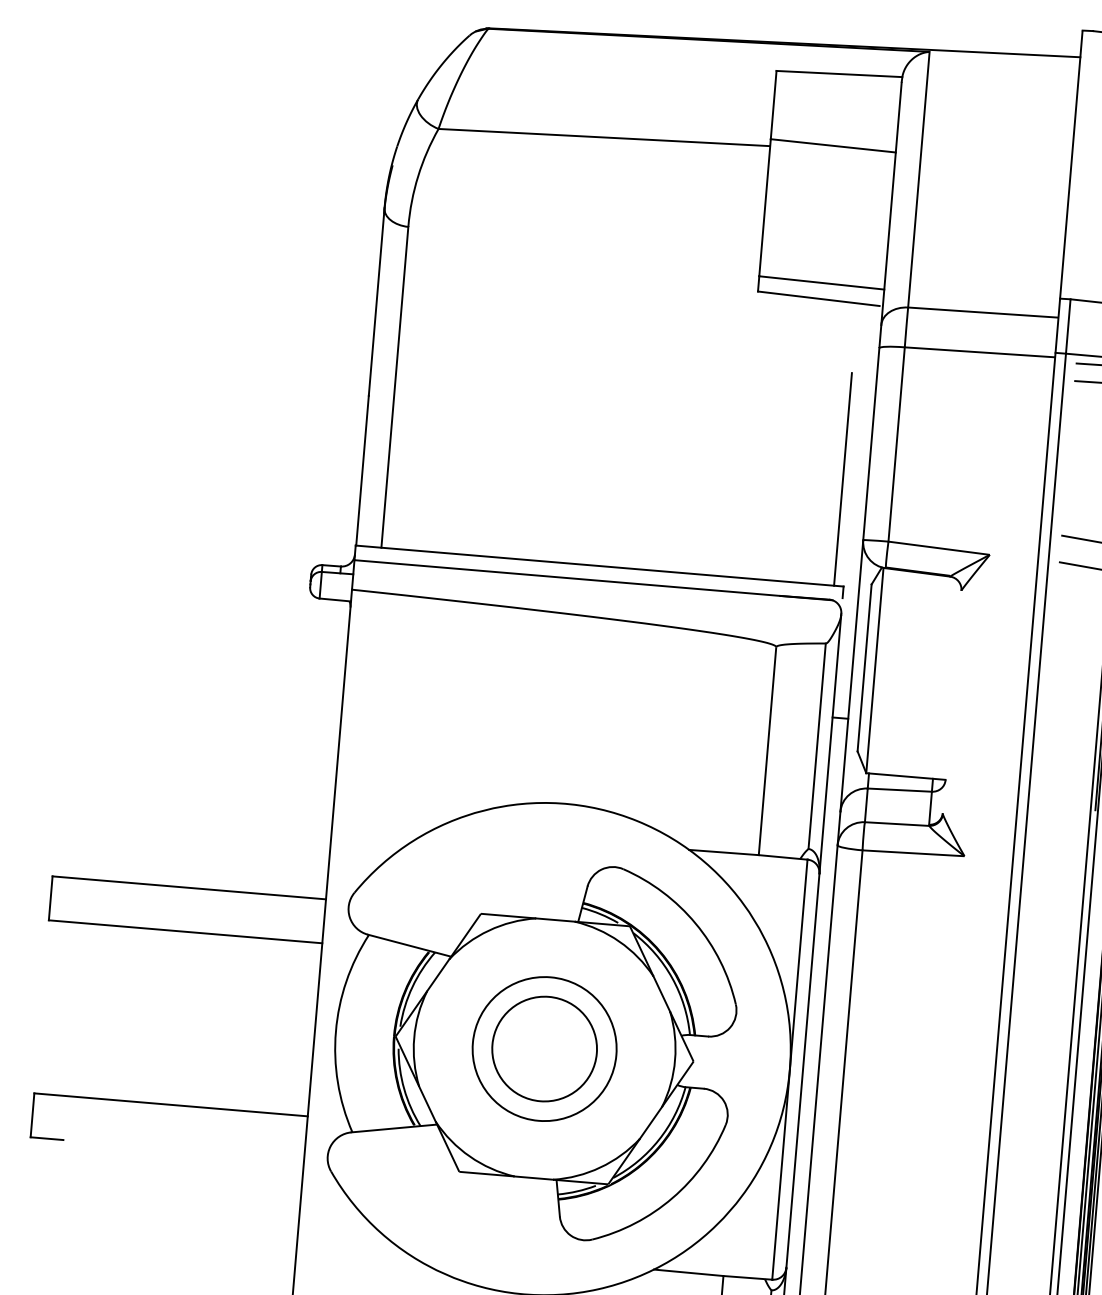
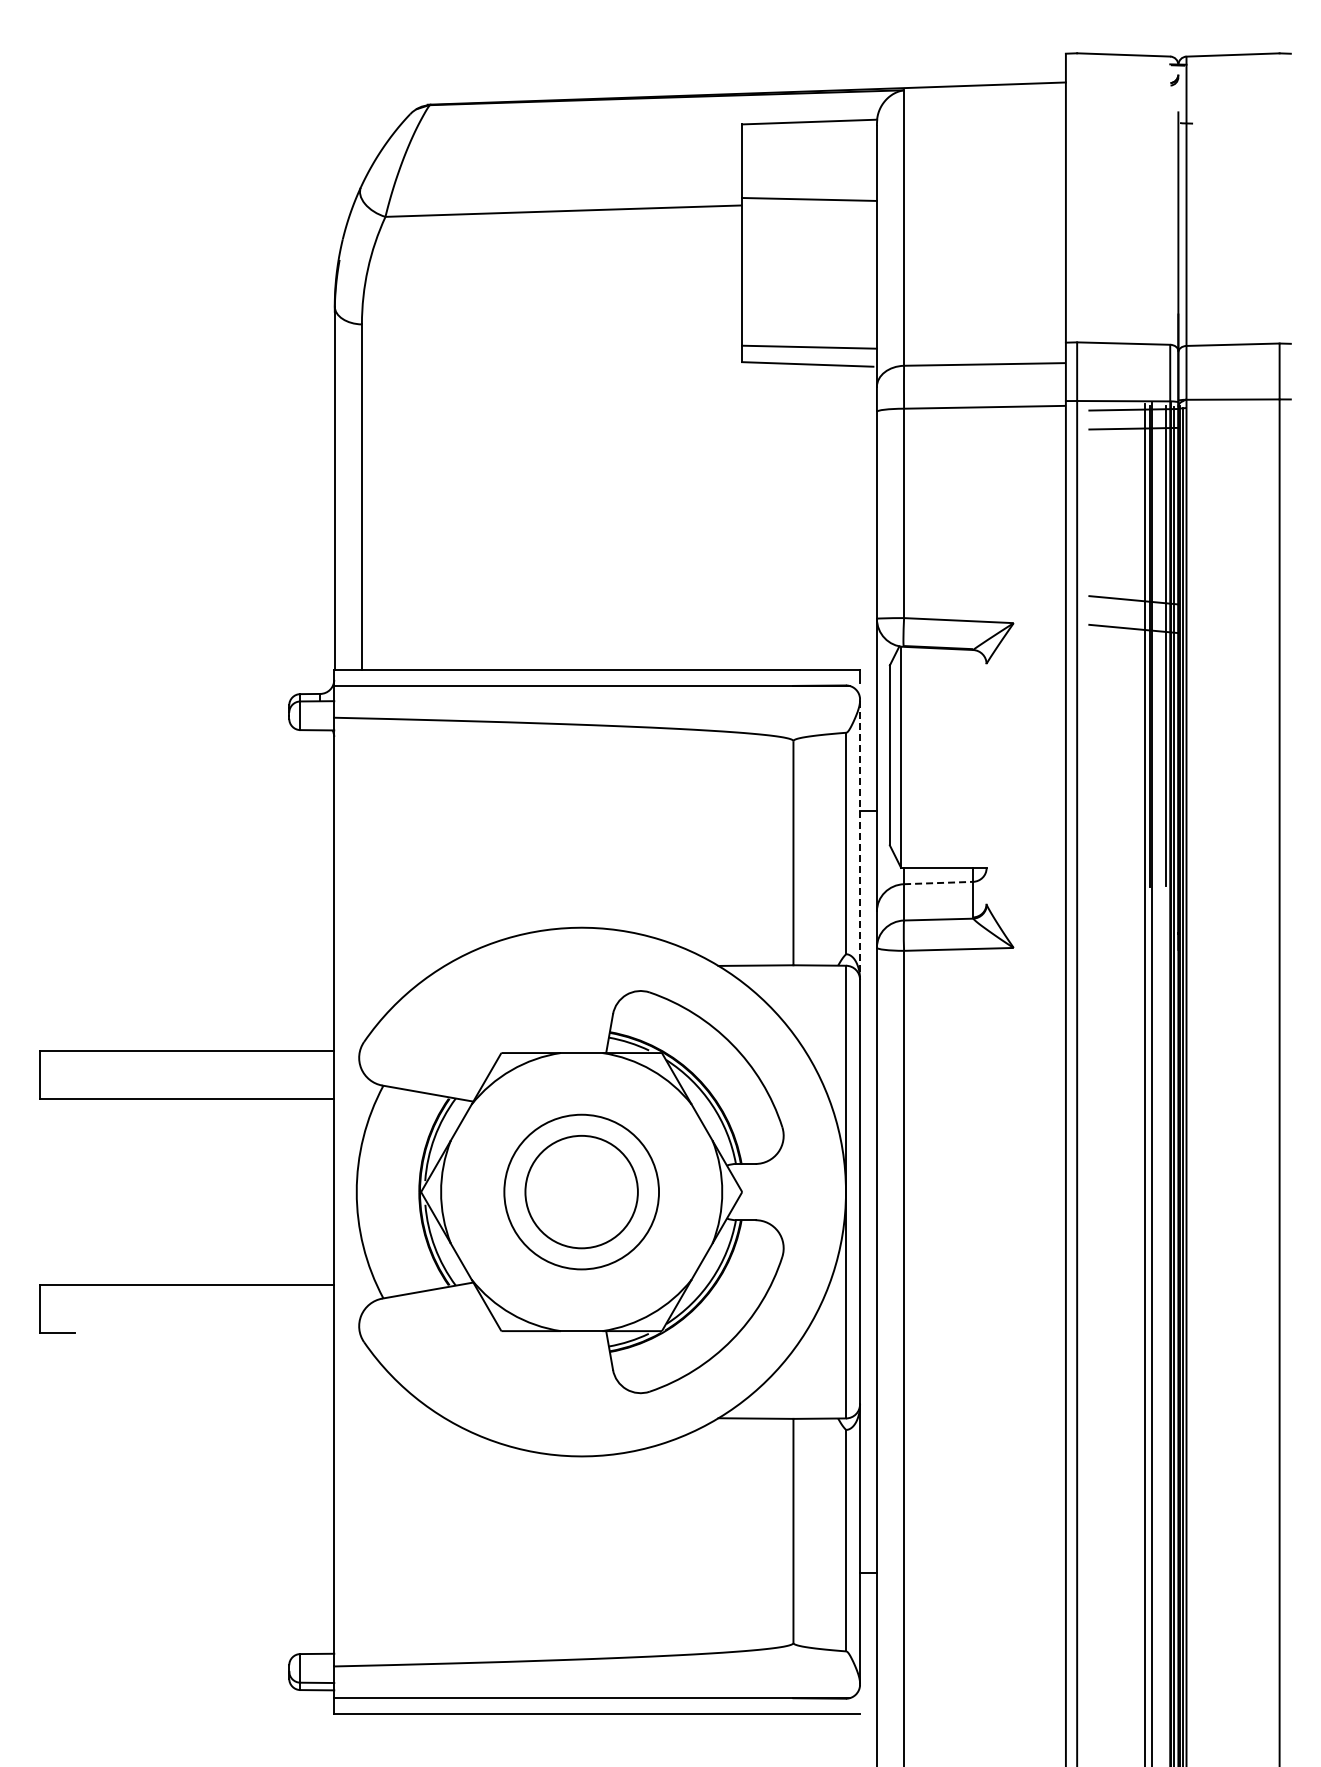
line: (842, 479) -> (849, 555), removed
line: (830, 744) -> (860, 840), solid -> dashed
line: (900, 790) -> (939, 883), solid -> dashed

